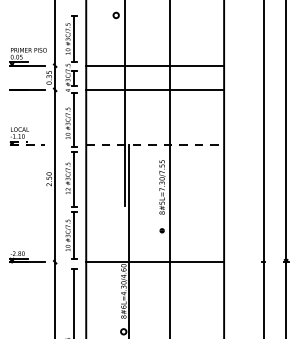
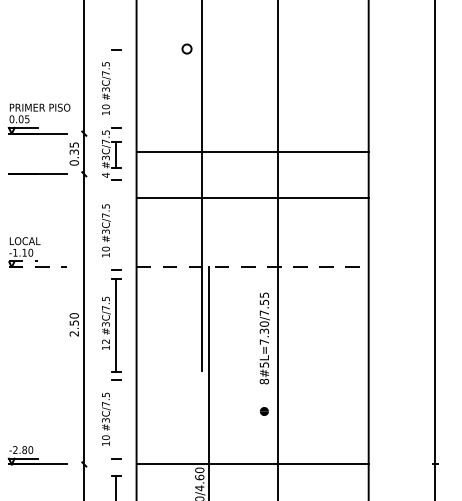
line: (74, 38) -> (116, 87), removed
line: (155, 65) -> (253, 151), moved
line: (155, 89) -> (253, 197), moved
line: (74, 119) -> (116, 224), removed
line: (74, 235) -> (116, 419), removed

